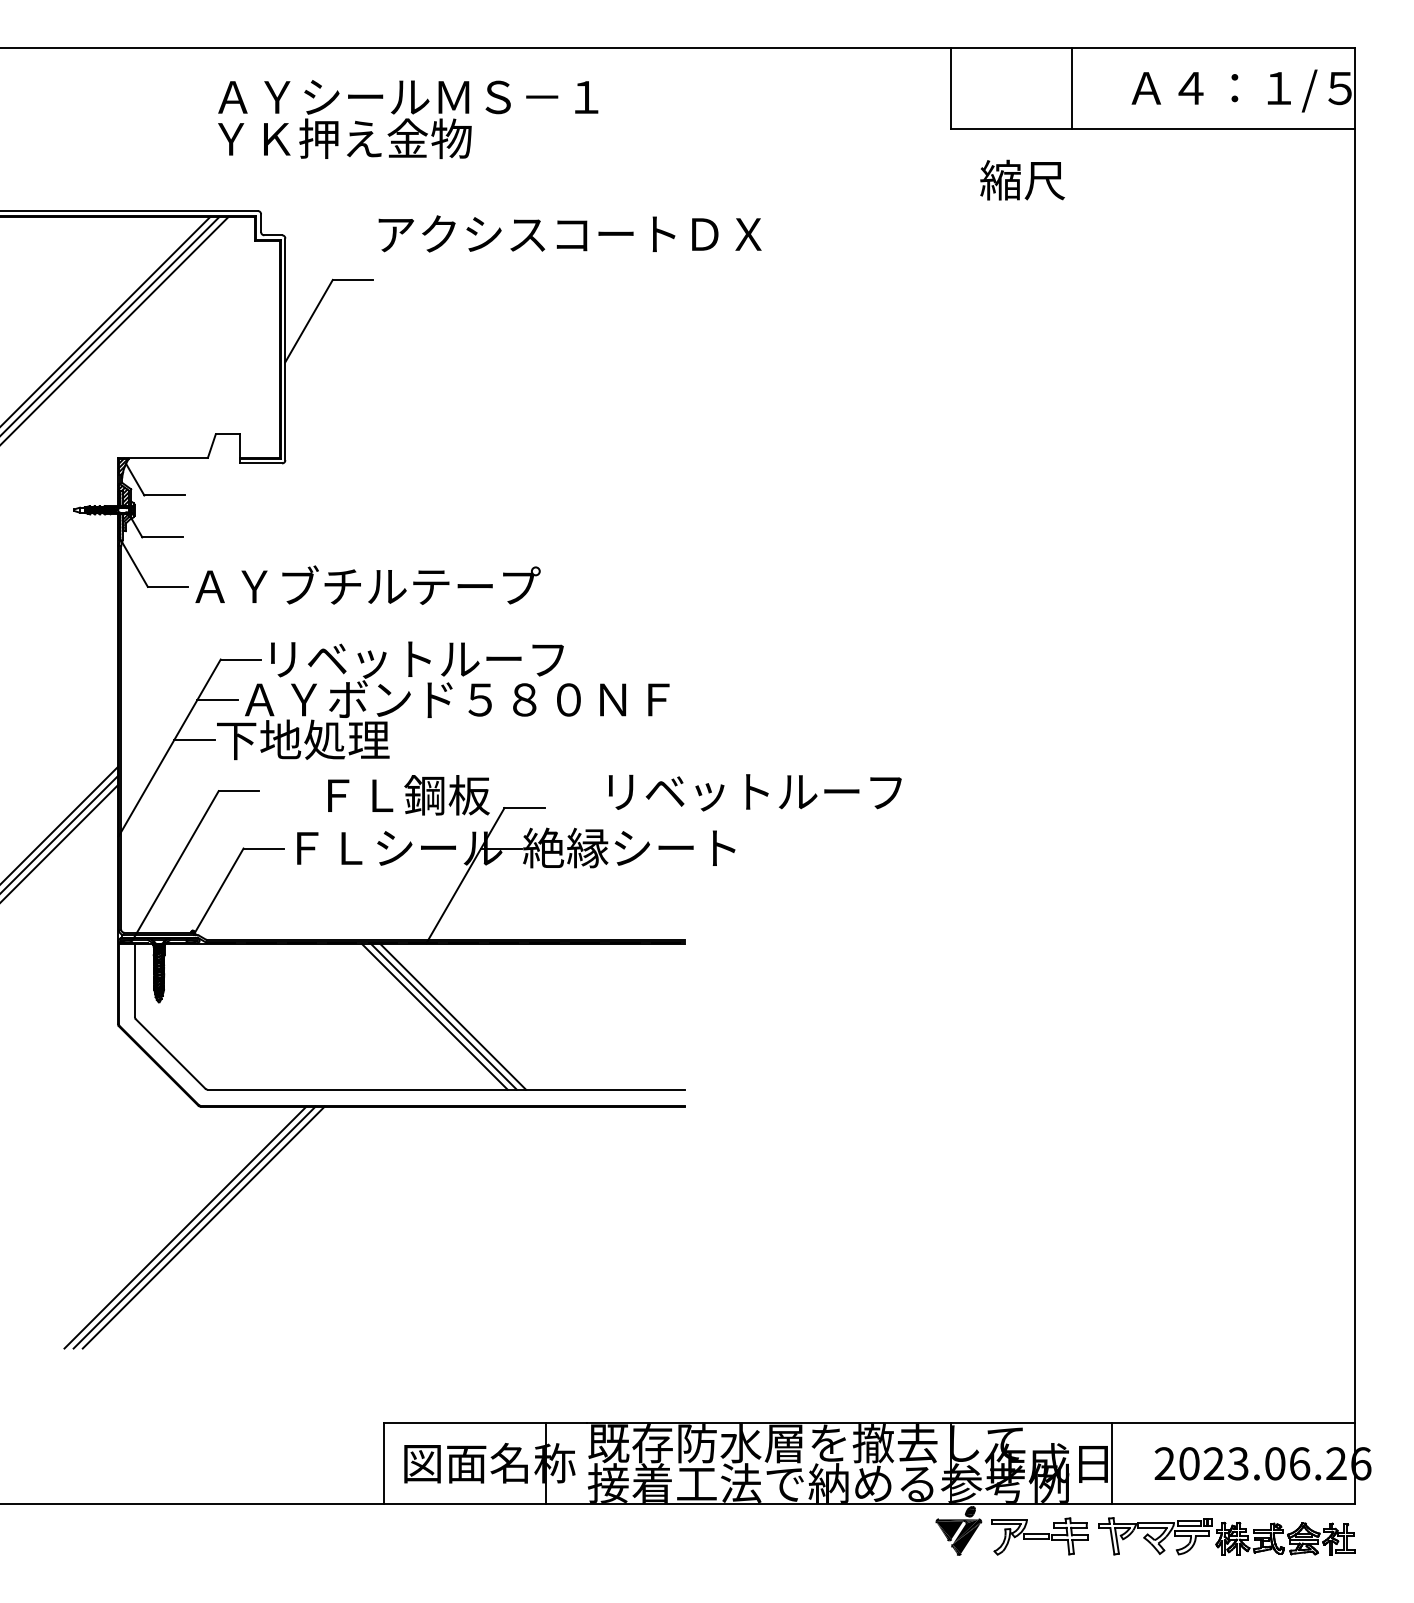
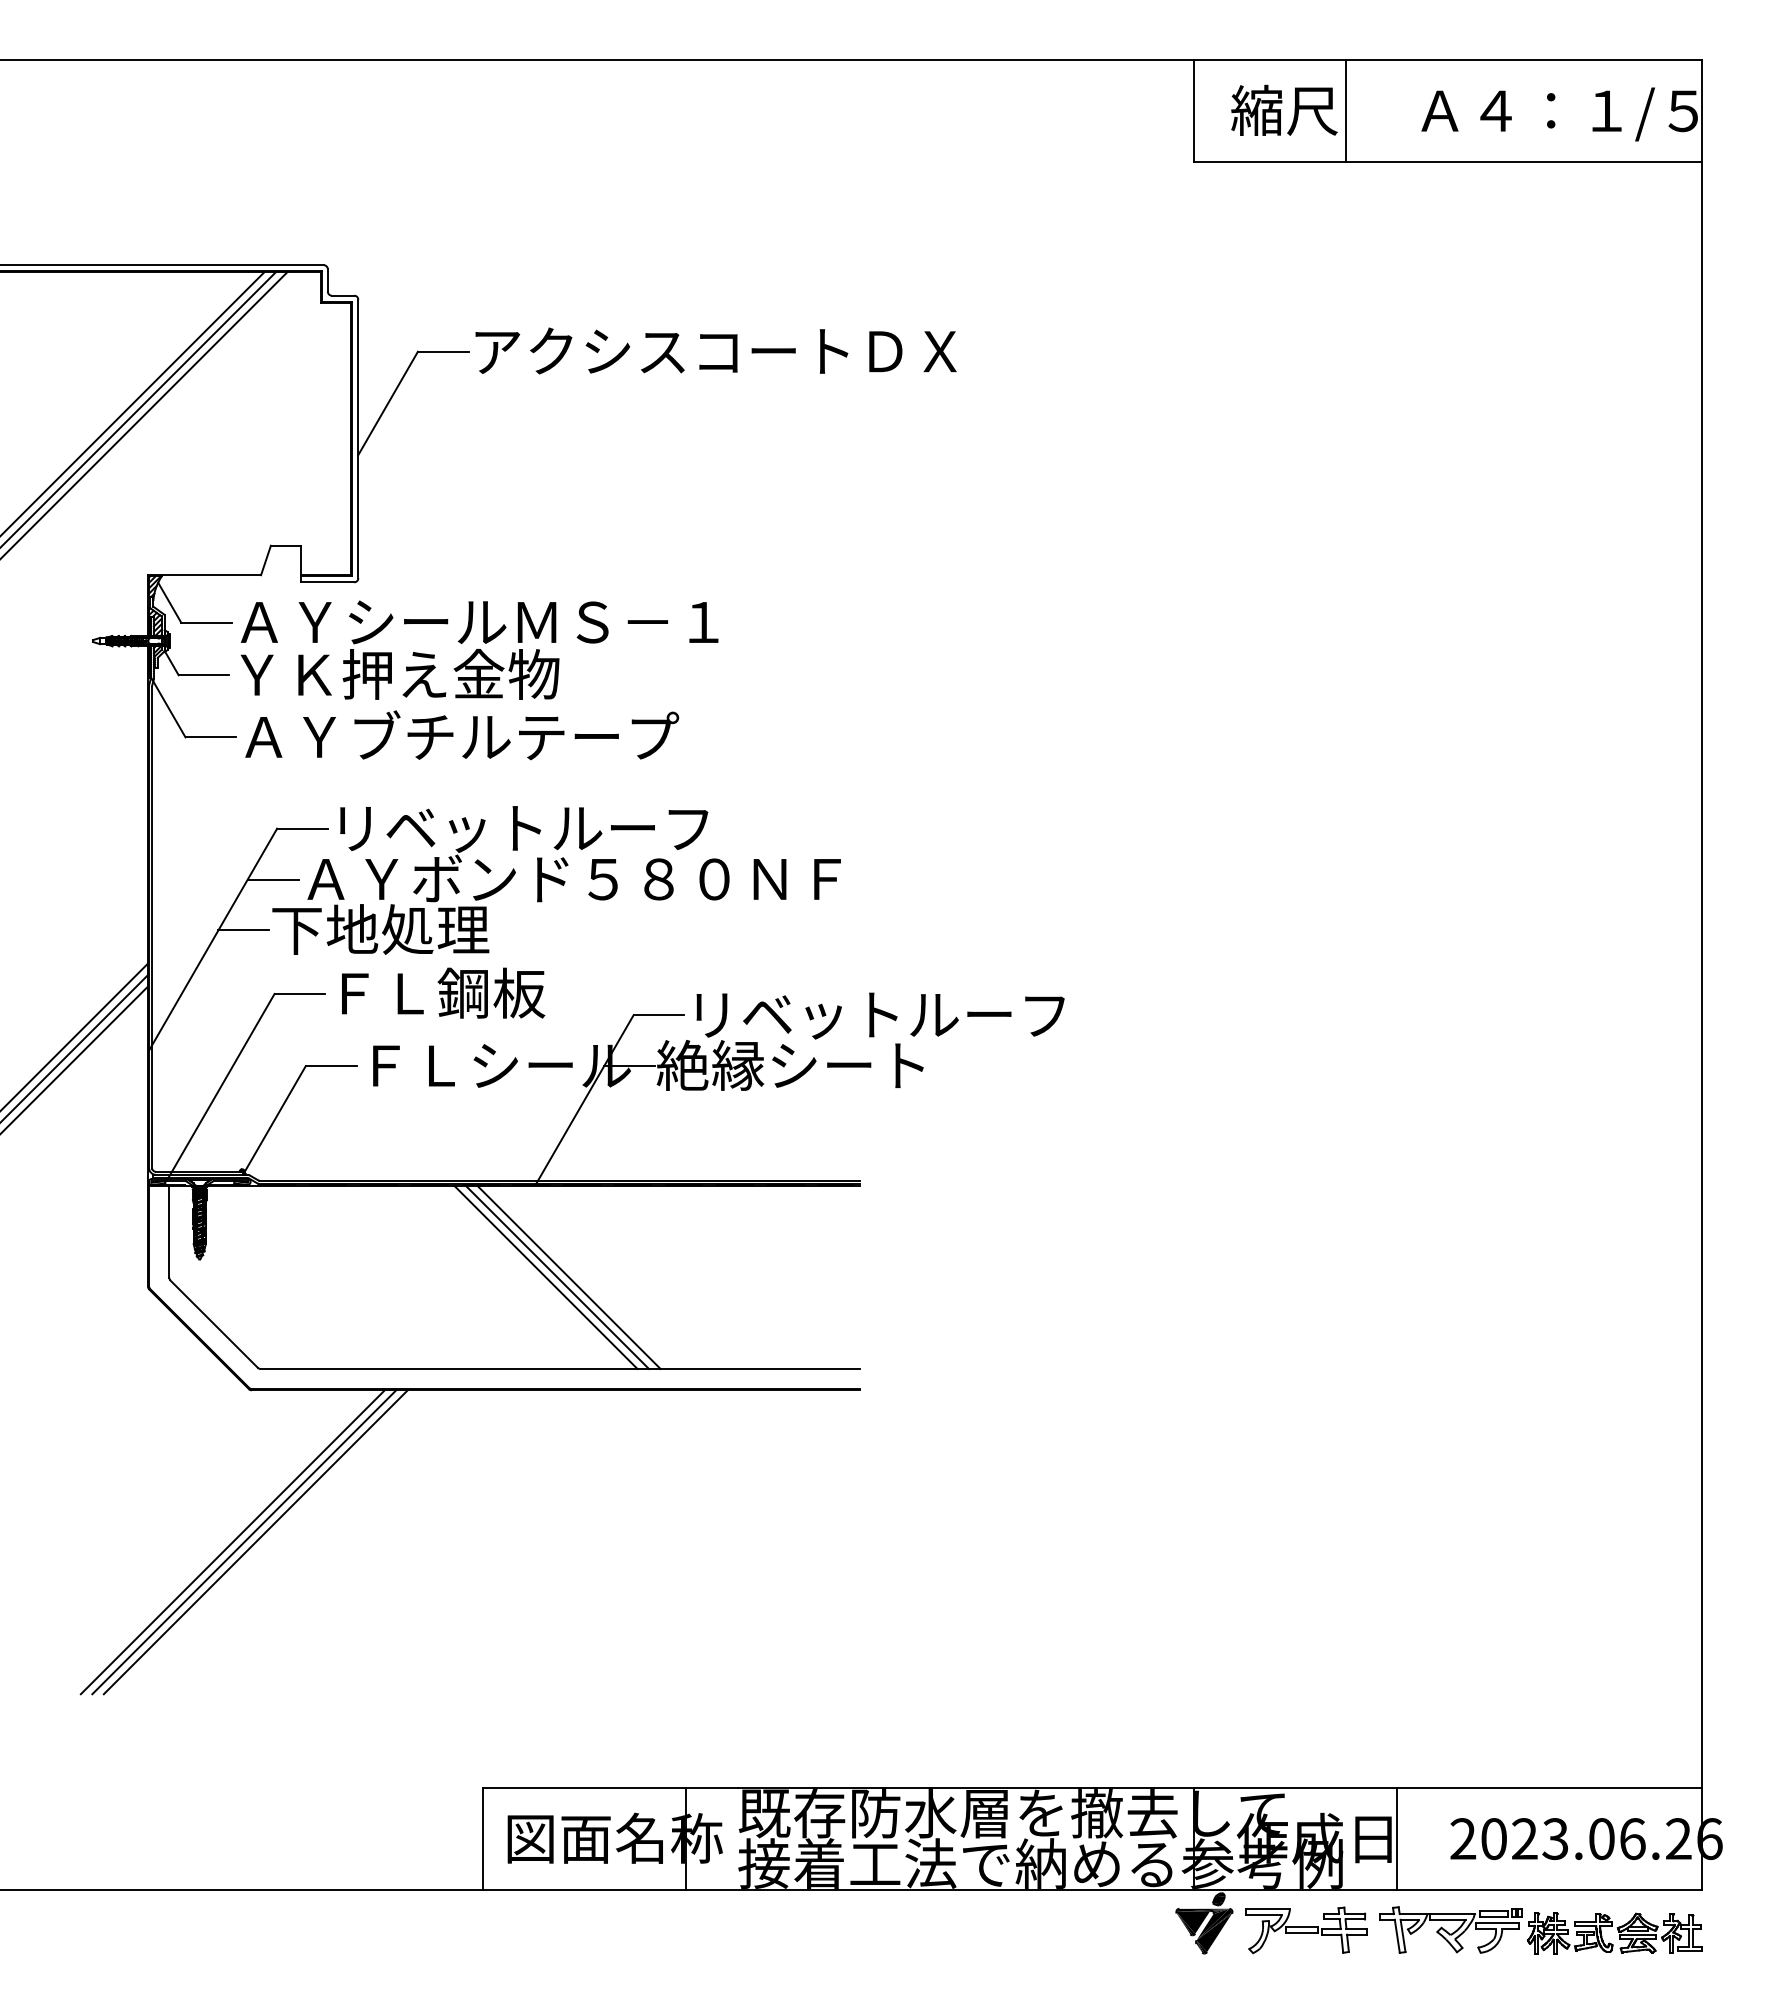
text: (408, 118) -> (479, 649), moved
text: (1022, 179) -> (1284, 109), moved
text: (569, 233) -> (715, 350), moved
text: (755, 792) -> (880, 1015), moved
text: (408, 794) -> (443, 992), moved

